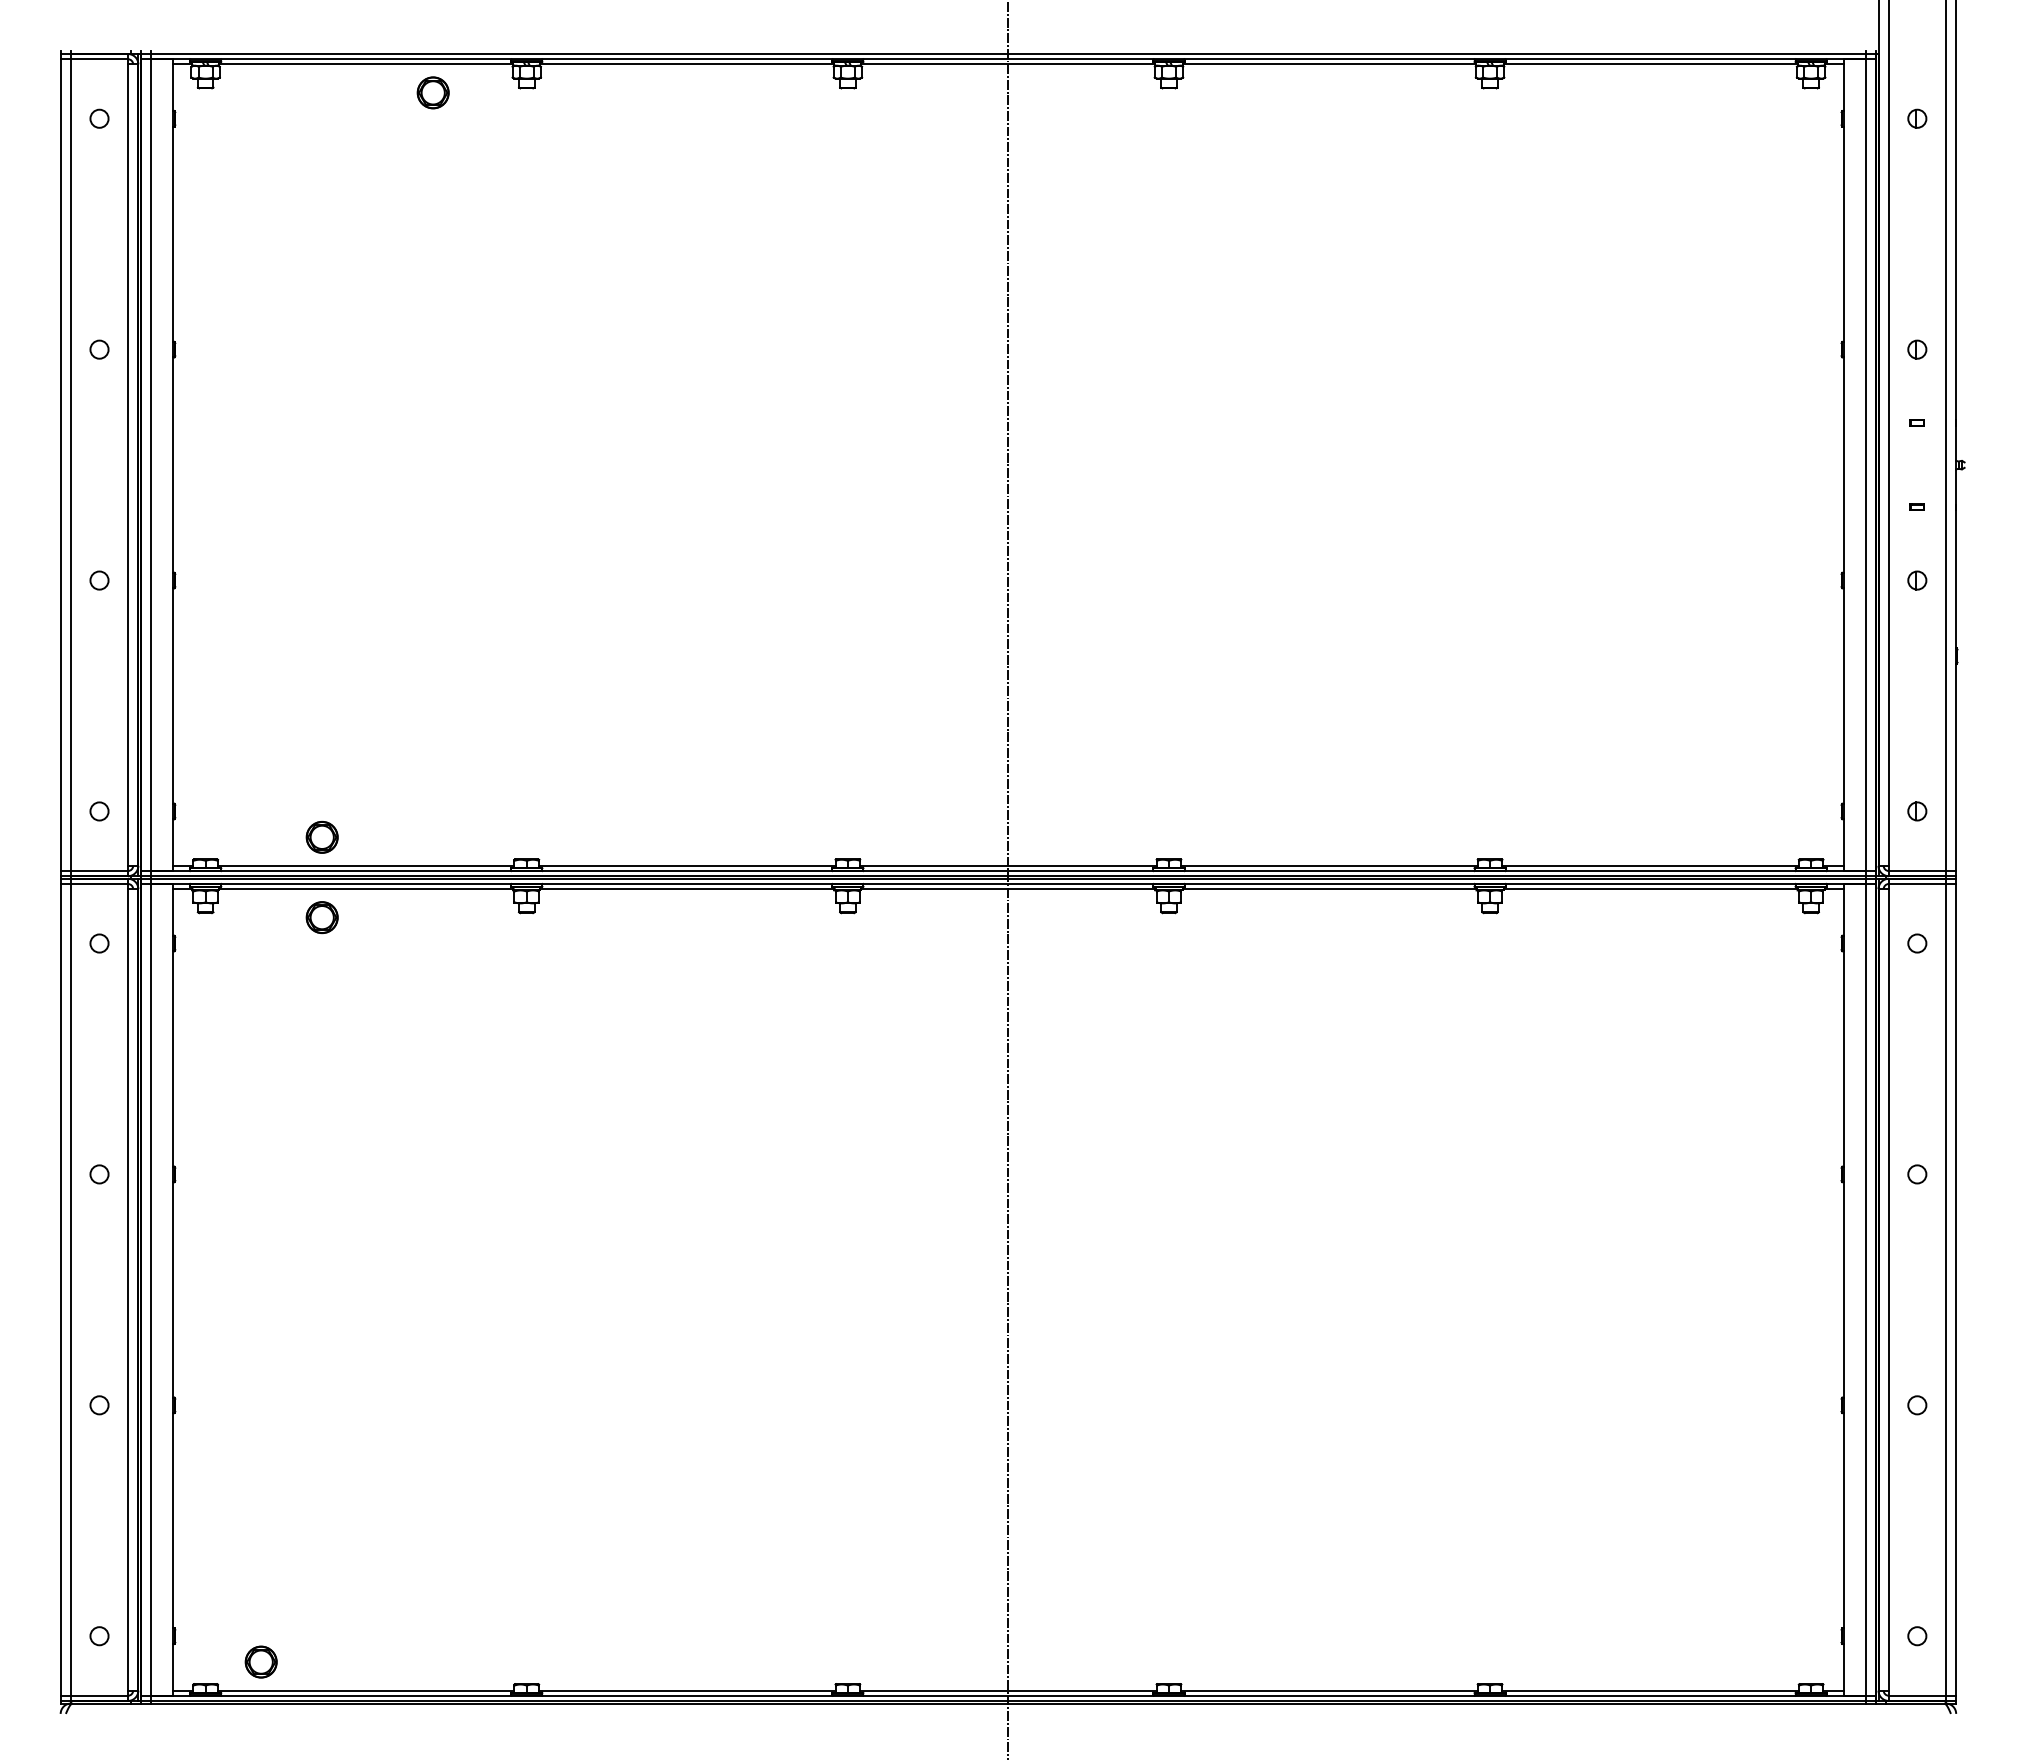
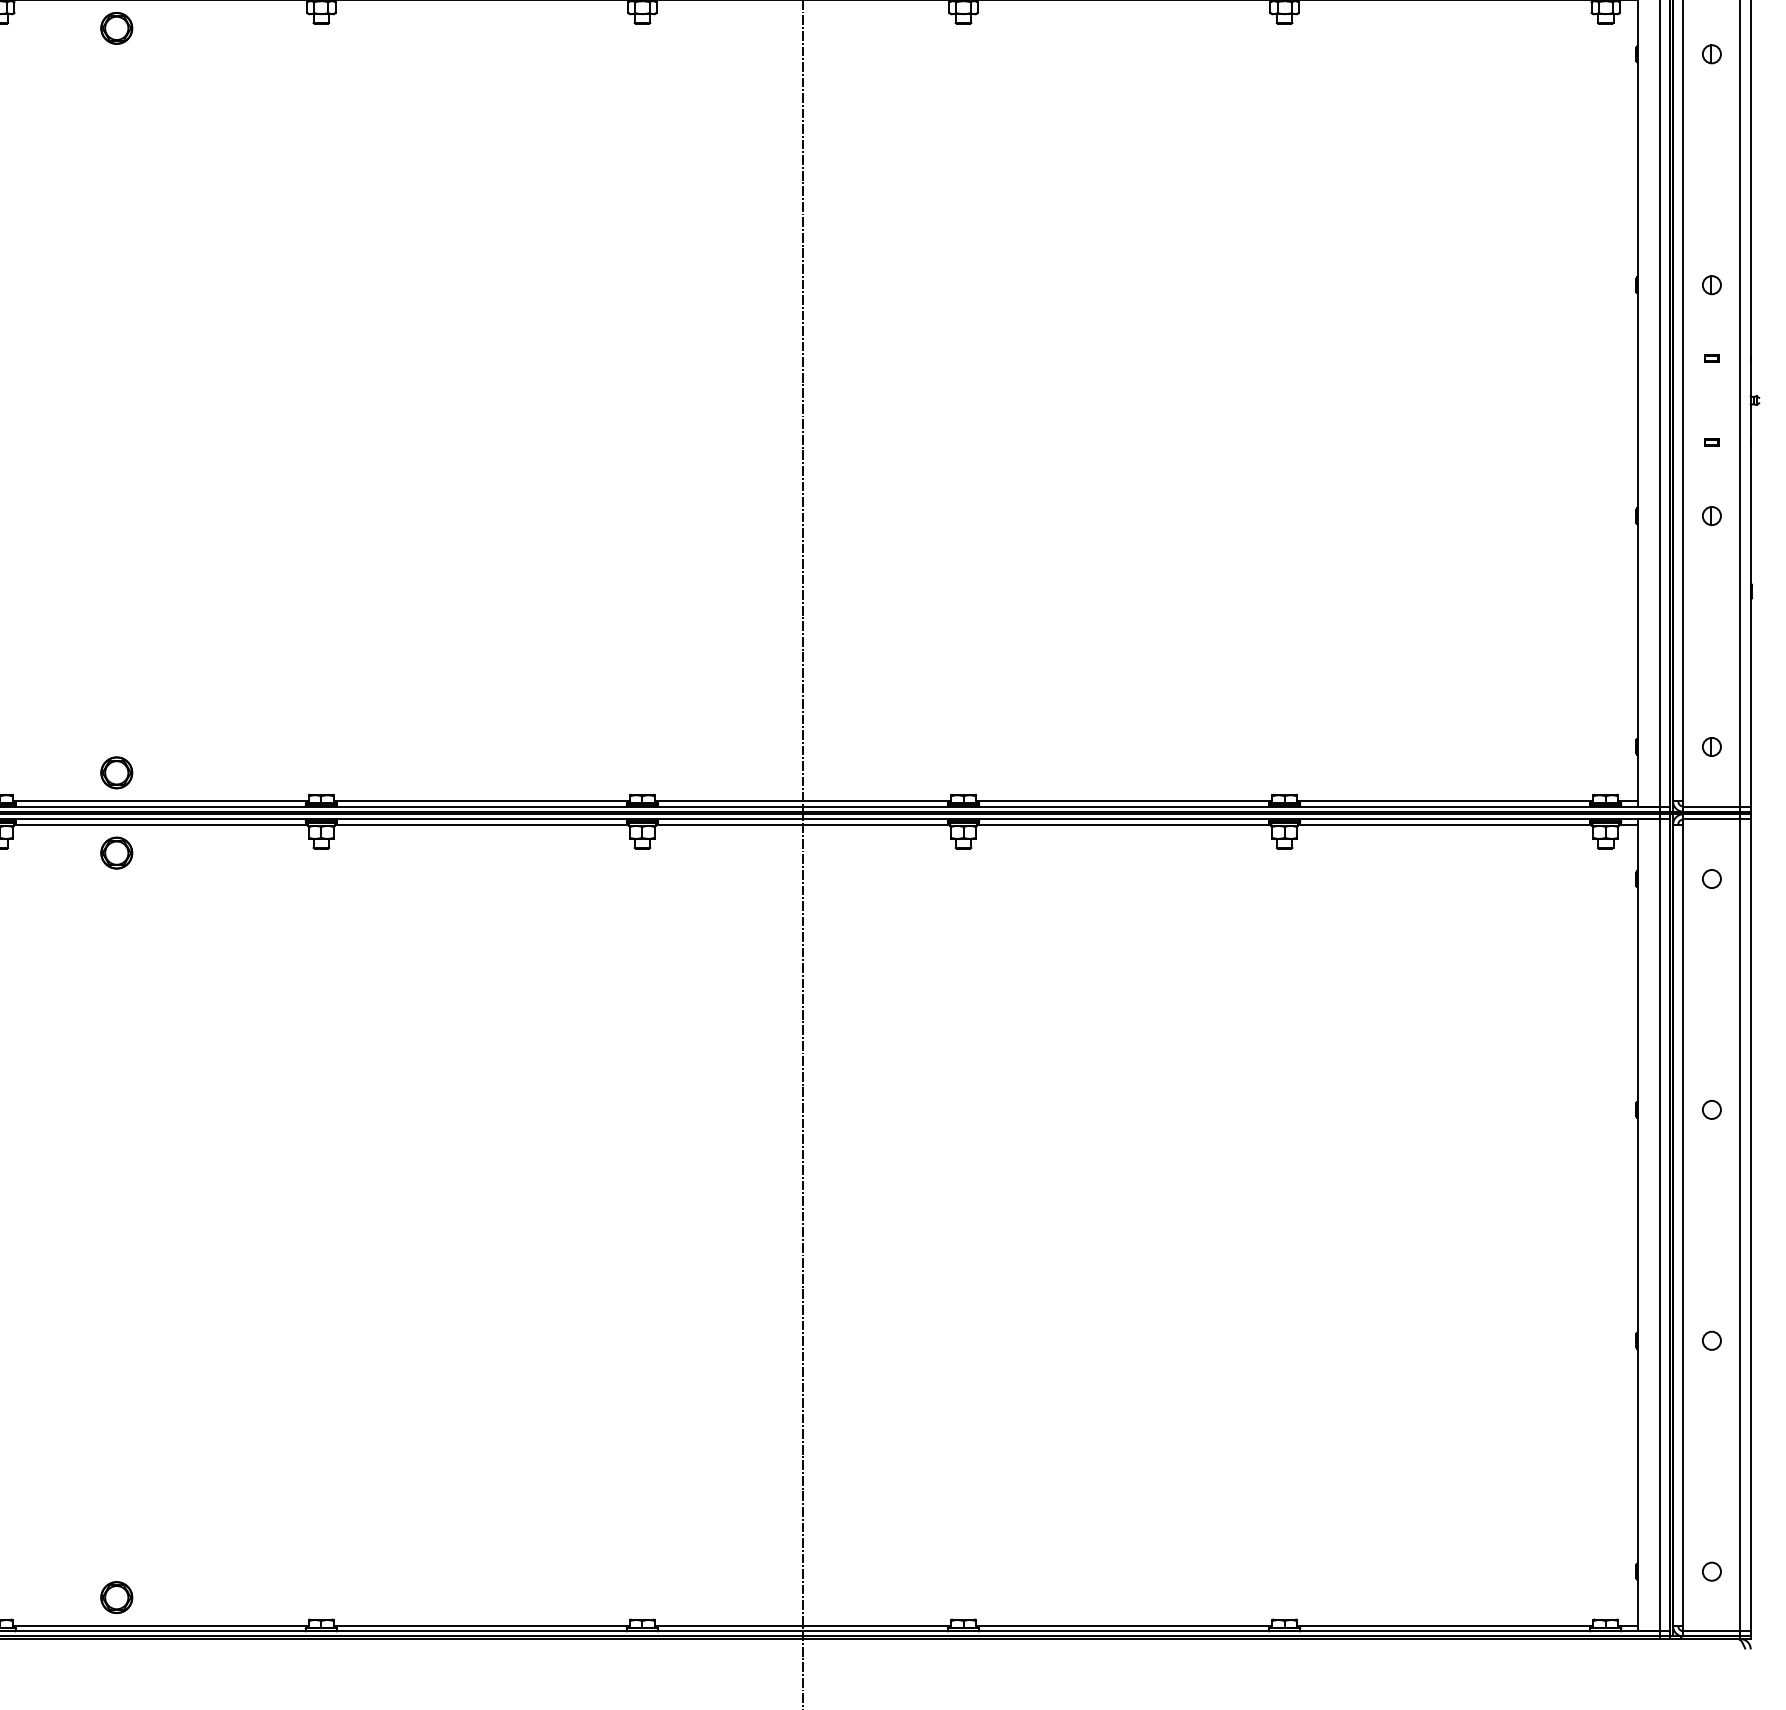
part: (432, 92) -> (116, 28), moved
part: (260, 1661) -> (116, 1597), moved

